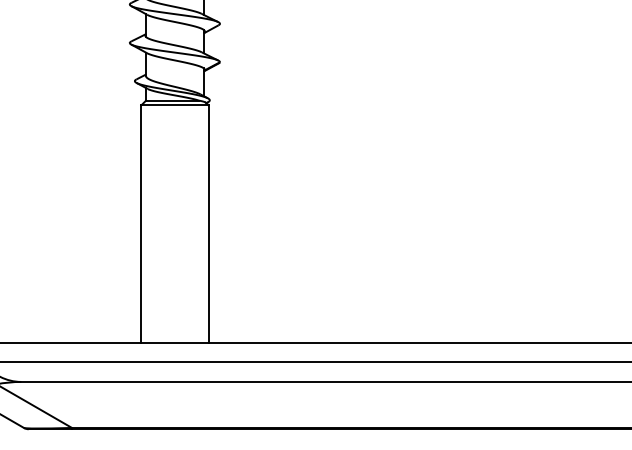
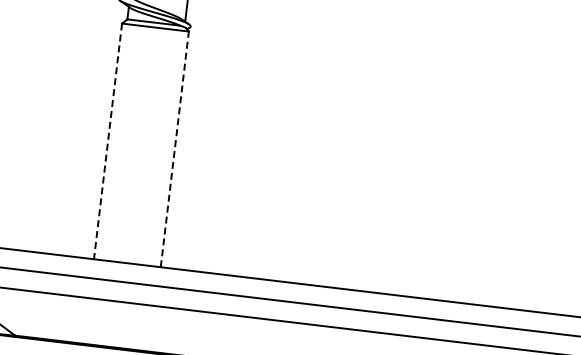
line: (141, 224) -> (108, 141), solid -> dashed
line: (208, 224) -> (174, 149), solid -> dashed

